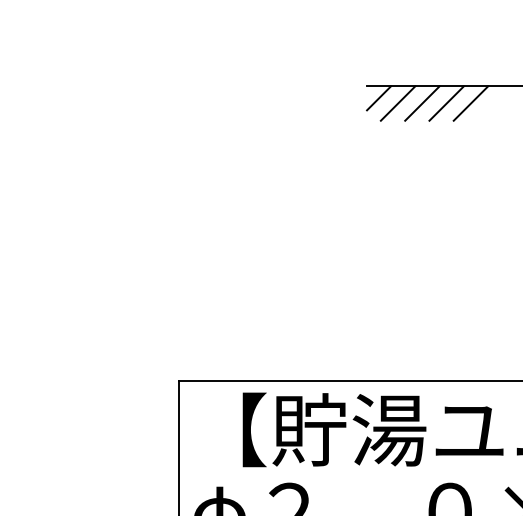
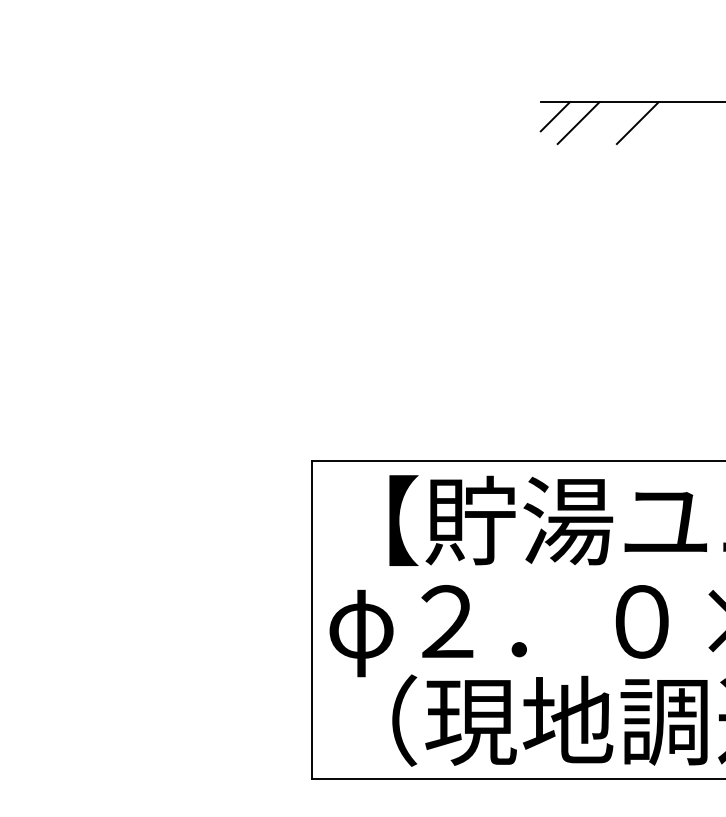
line: (422, 103) -> (608, 123), removed
line: (471, 103) -> (667, 123), removed

